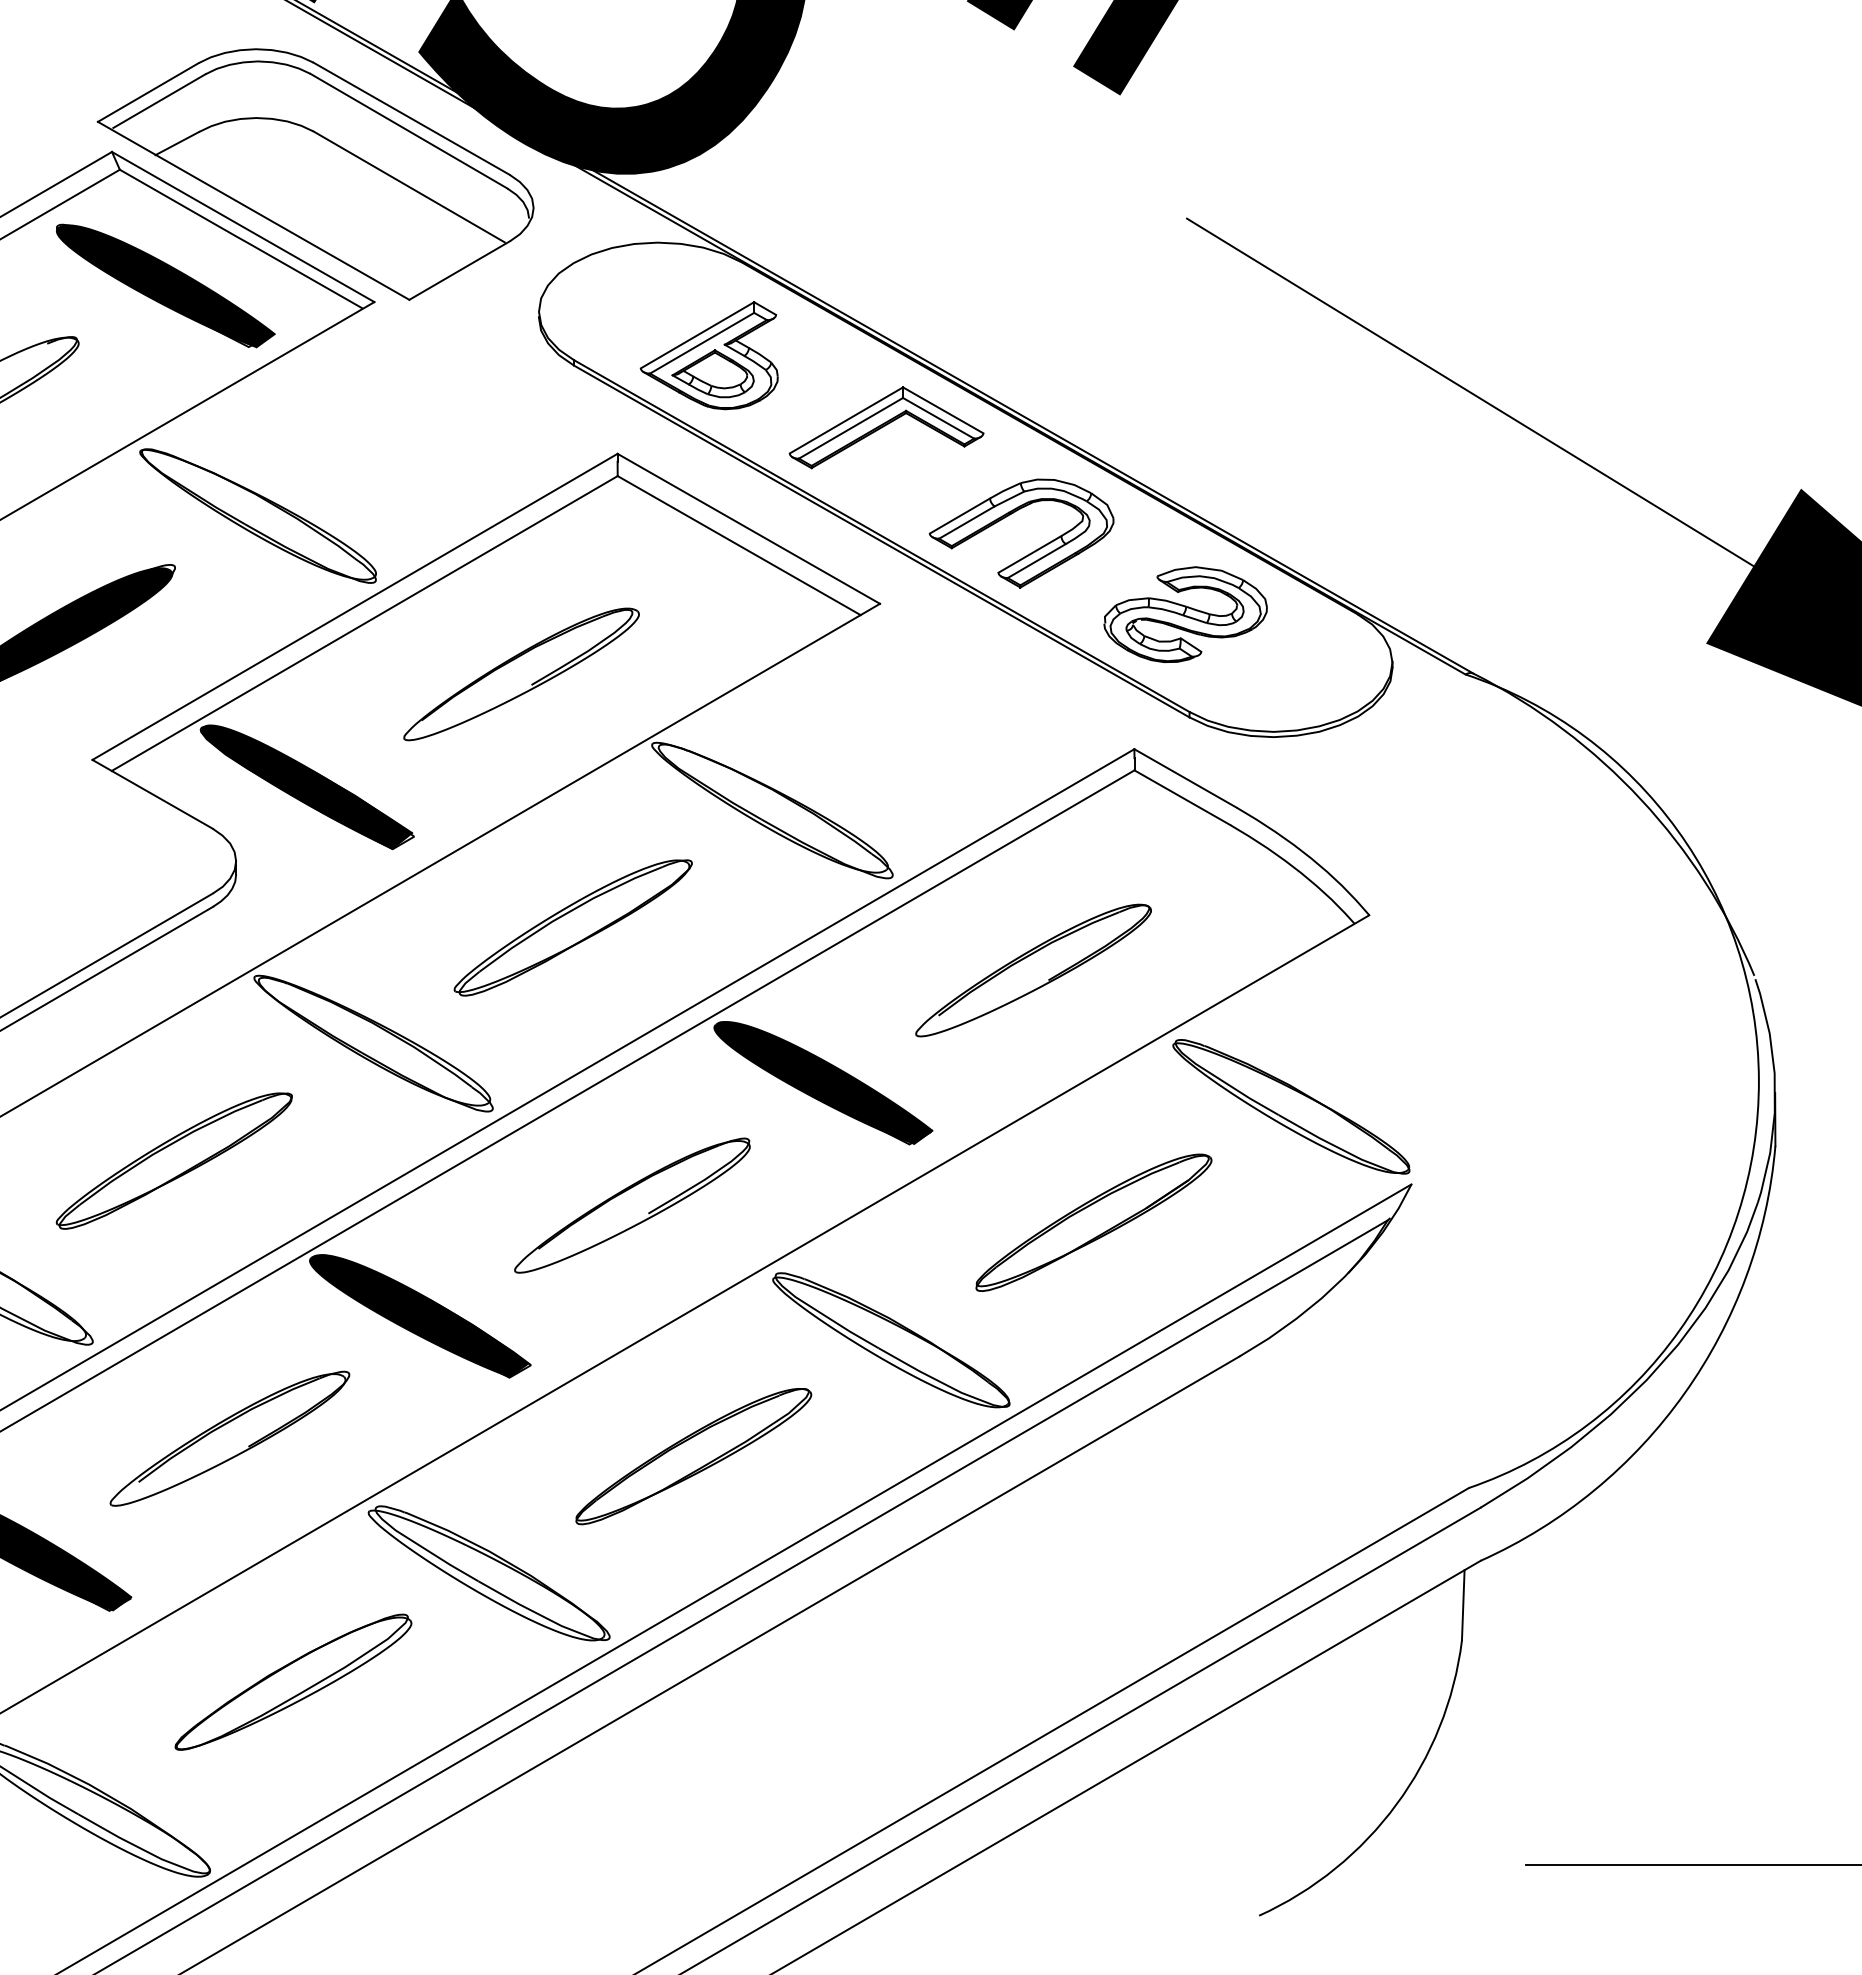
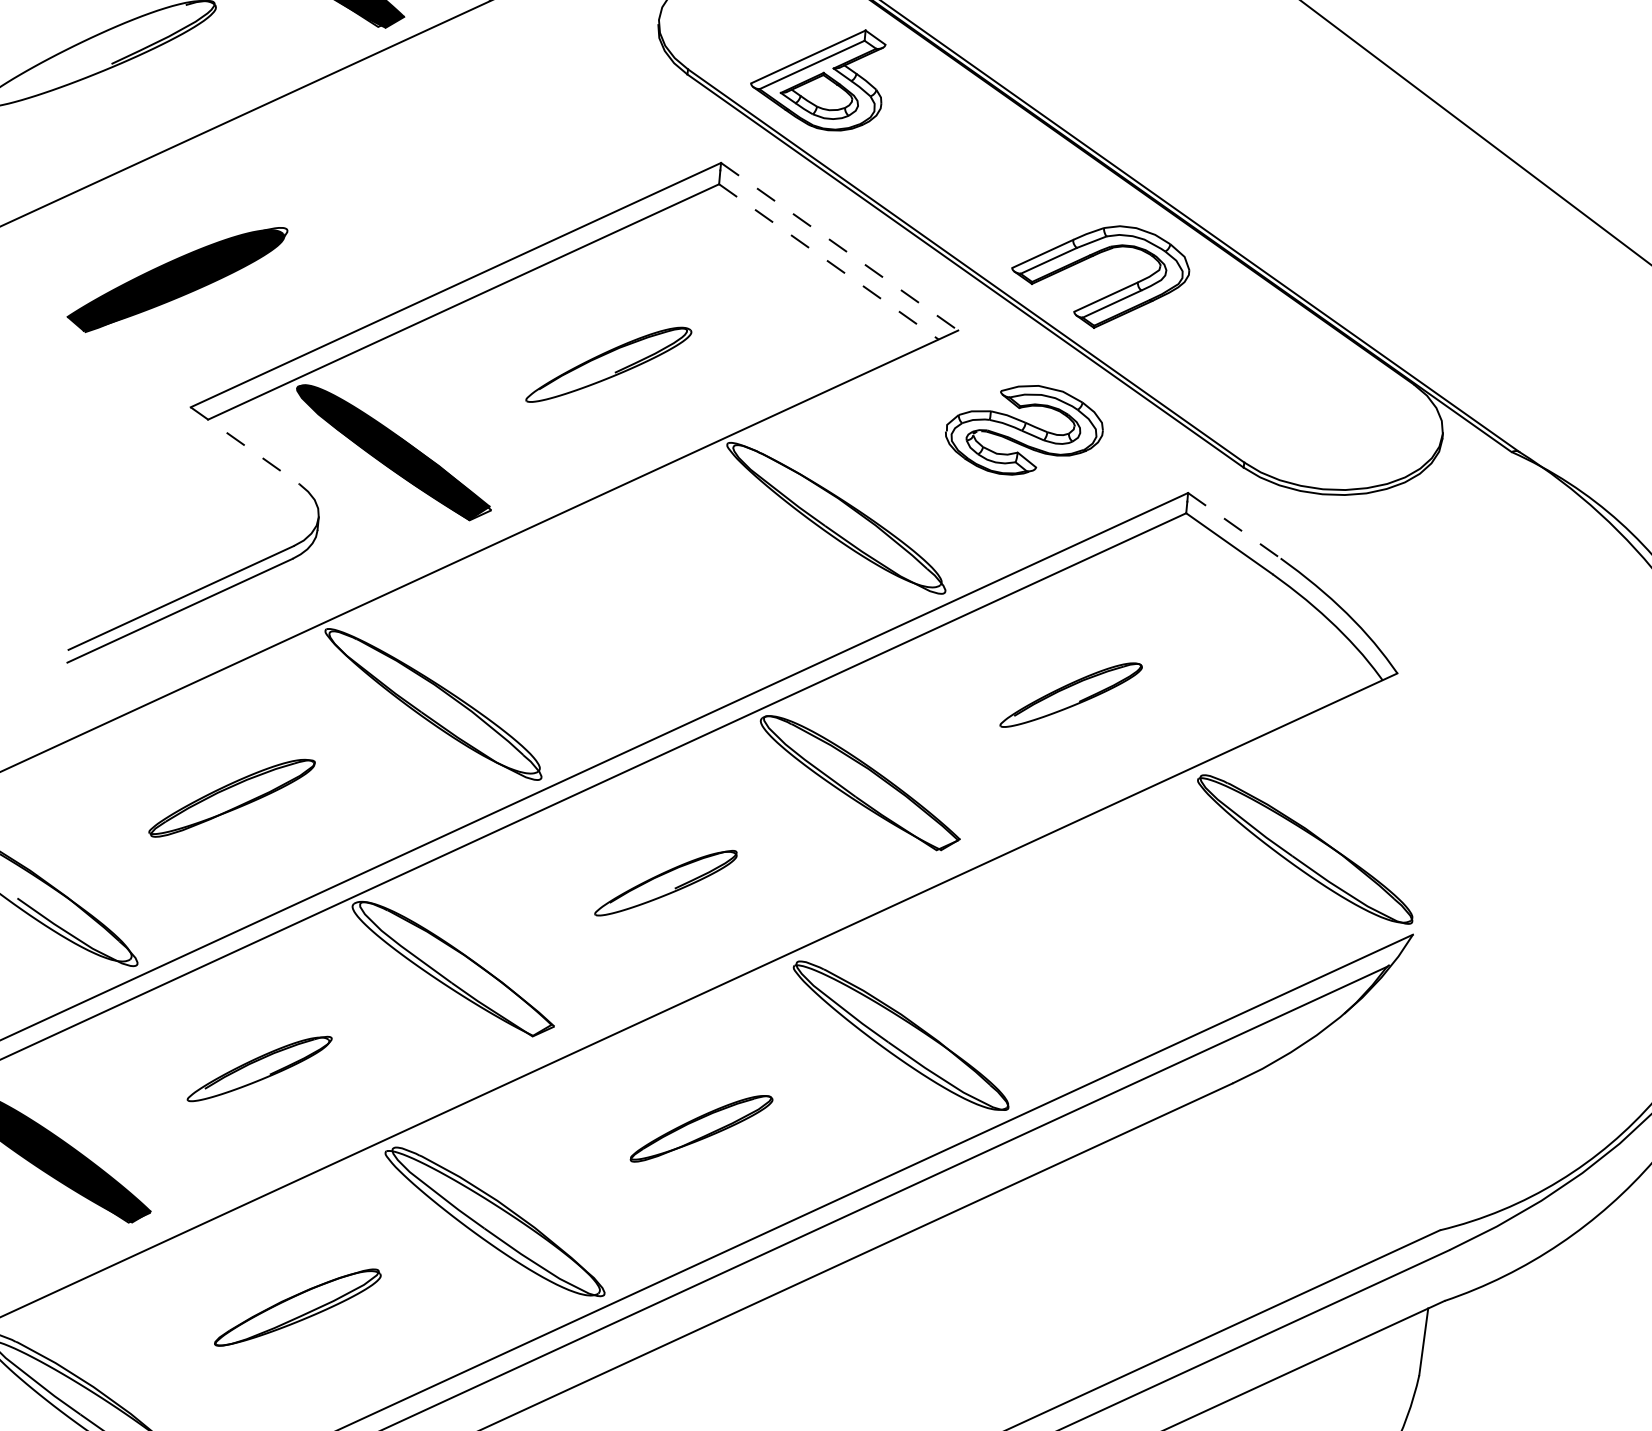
part: (886, 427) -> (980, 162), removed
part: (257, 515) -> (371, 188), removed
line: (749, 529) -> (840, 247), solid -> dashed
line: (739, 545) -> (829, 261), solid -> dashed
part: (1185, 614) -> (1024, 430), moved
part: (521, 674) -> (608, 365), size x0.7
line: (1186, 778) -> (1235, 525), solid -> dashed
line: (153, 794) -> (245, 445), solid -> dashed
part: (572, 927) -> (634, 611), removed
part: (1033, 970) -> (1071, 695), size x0.6
fill: (823, 1082) -> (860, 783), removed
part: (173, 1160) -> (231, 797), size x0.7
part: (632, 1205) -> (666, 883), size x0.6
part: (1093, 1222) -> (1105, 941), removed
fill: (418, 1315) -> (451, 968), removed
part: (229, 1438) -> (259, 1068), size x0.6
part: (693, 1456) -> (701, 1128), size x0.6
part: (293, 1681) -> (298, 1307), size x0.7

